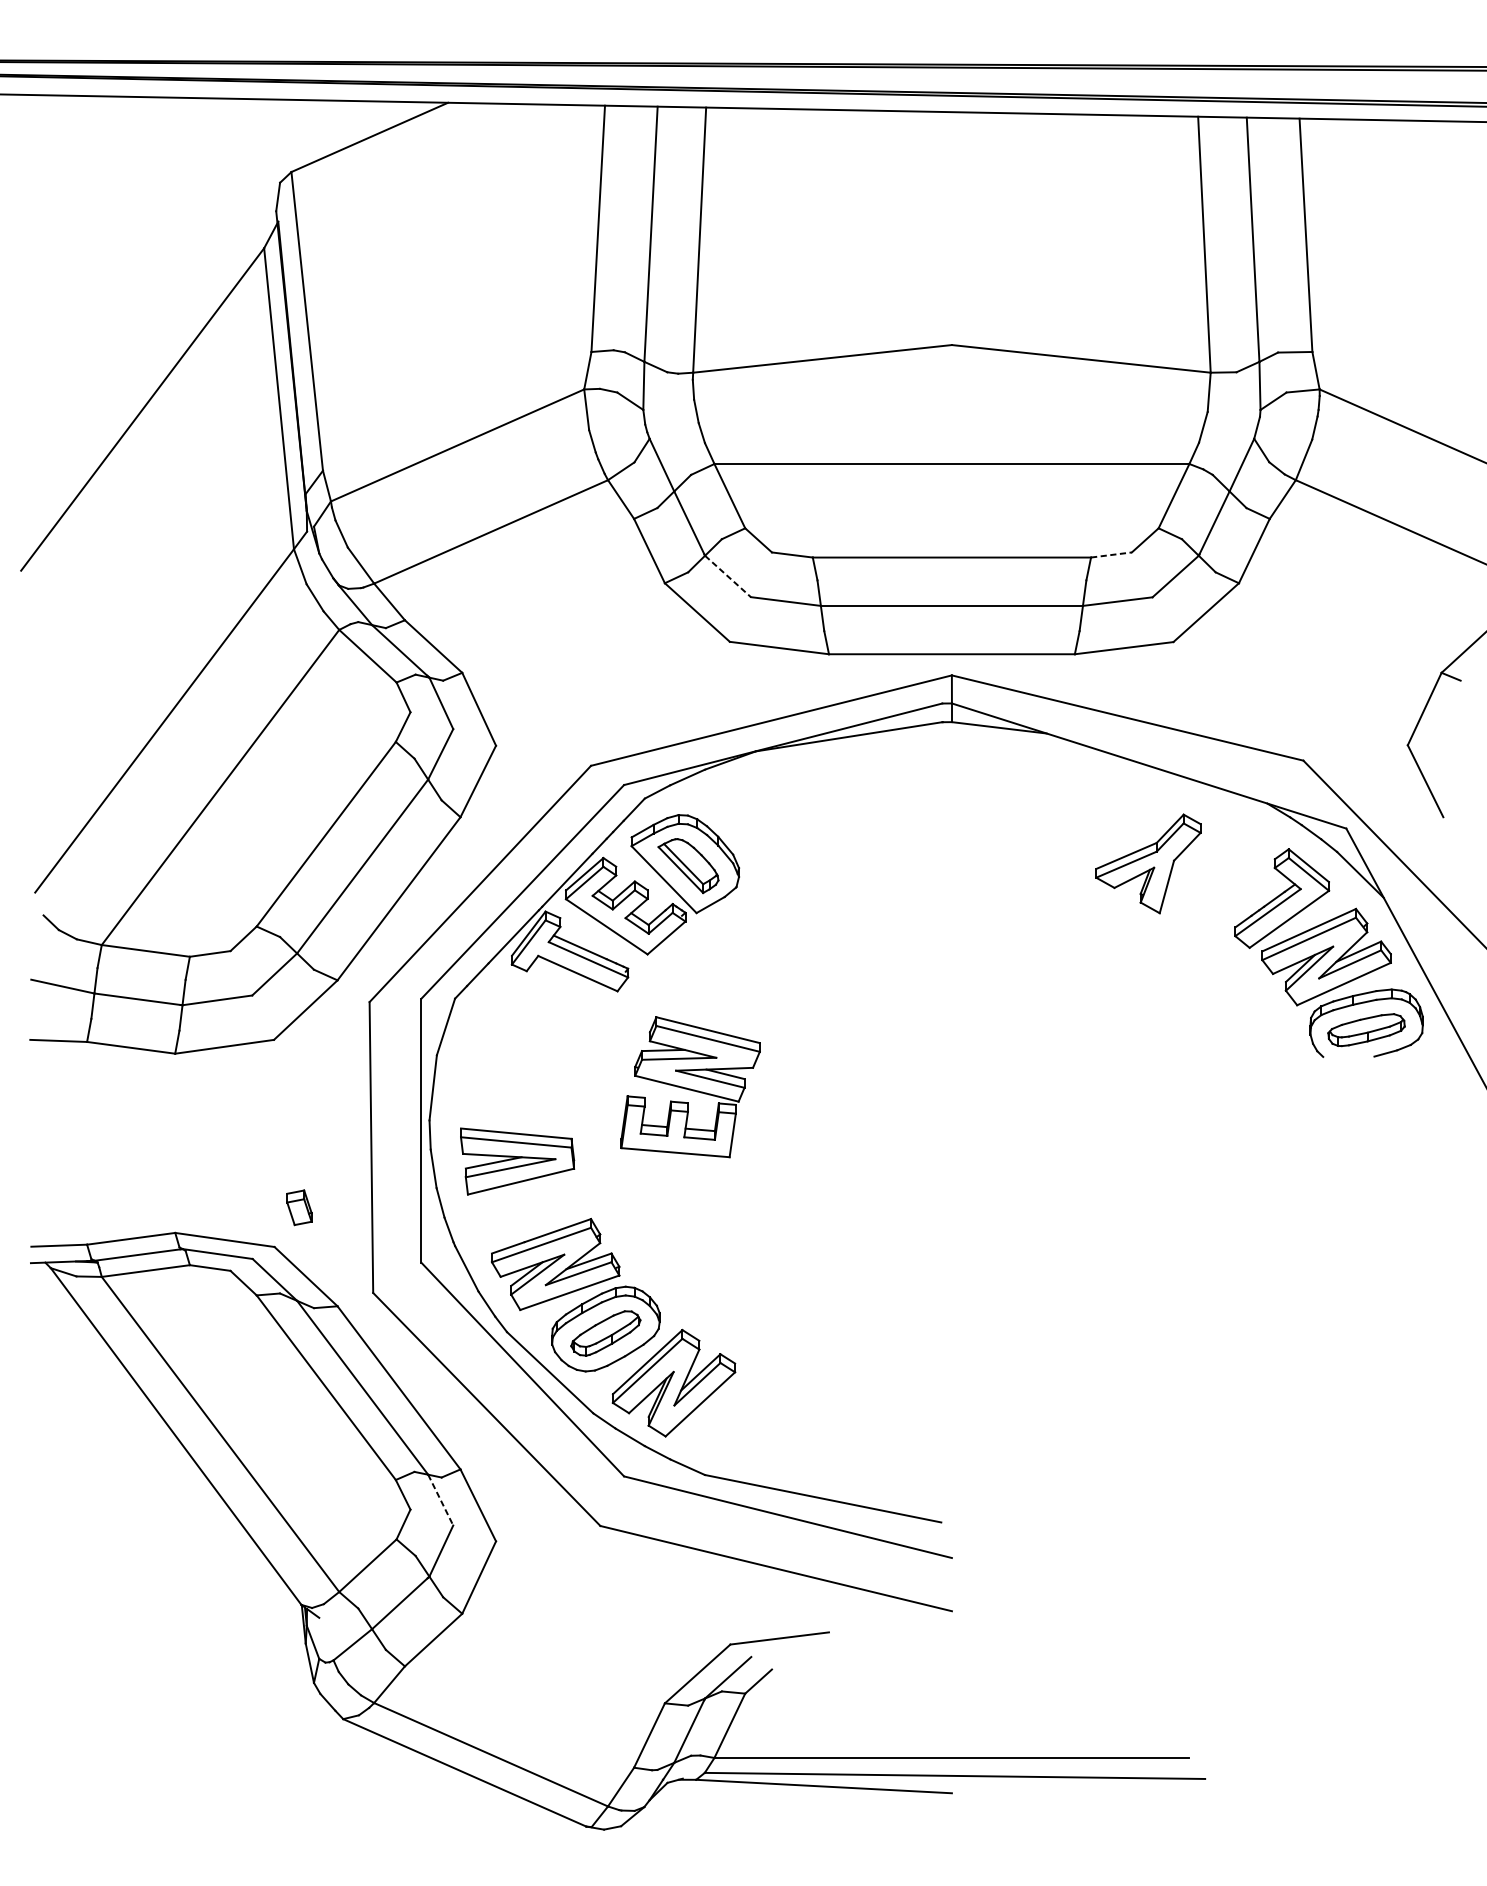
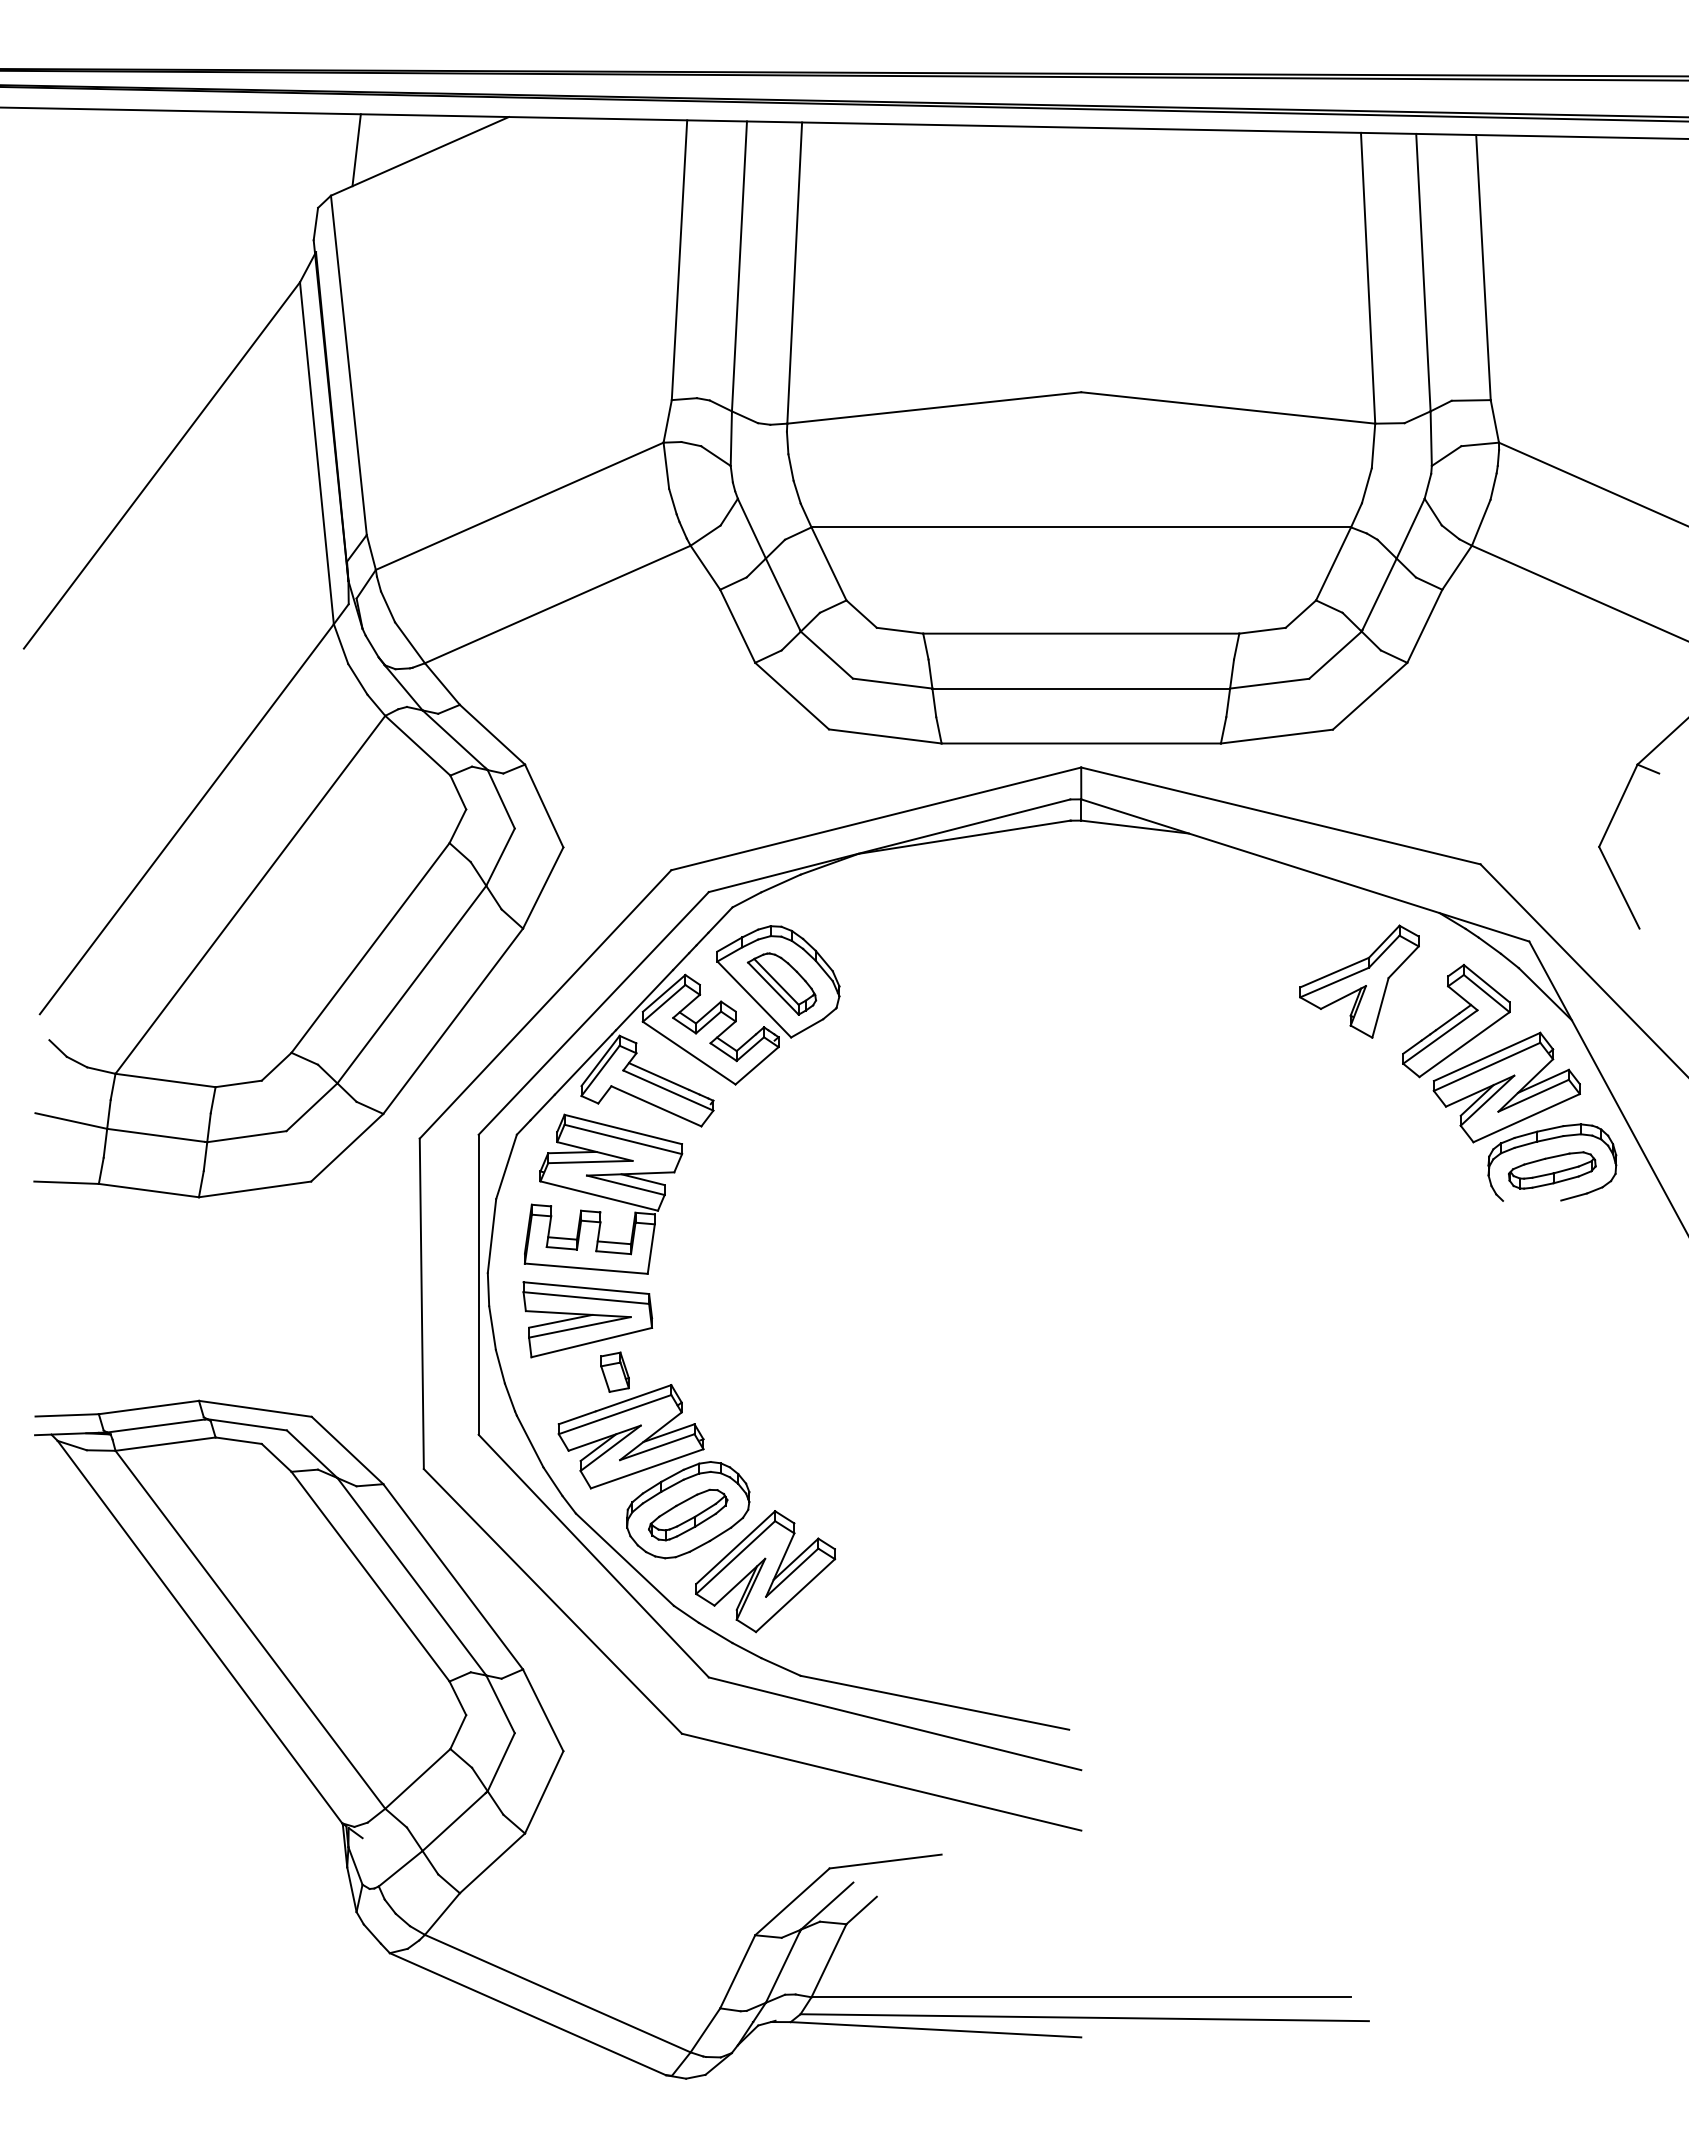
line: (313, 132) -> (356, 150), added
line: (1112, 554) -> (1263, 630), dashed -> solid
line: (728, 576) -> (827, 655), dashed -> solid
part: (1148, 863) -> (1359, 981), moved
part: (690, 1086) -> (603, 1193), moved
part: (298, 1207) -> (614, 1371), moved
line: (440, 1500) -> (500, 1704), dashed -> solid

